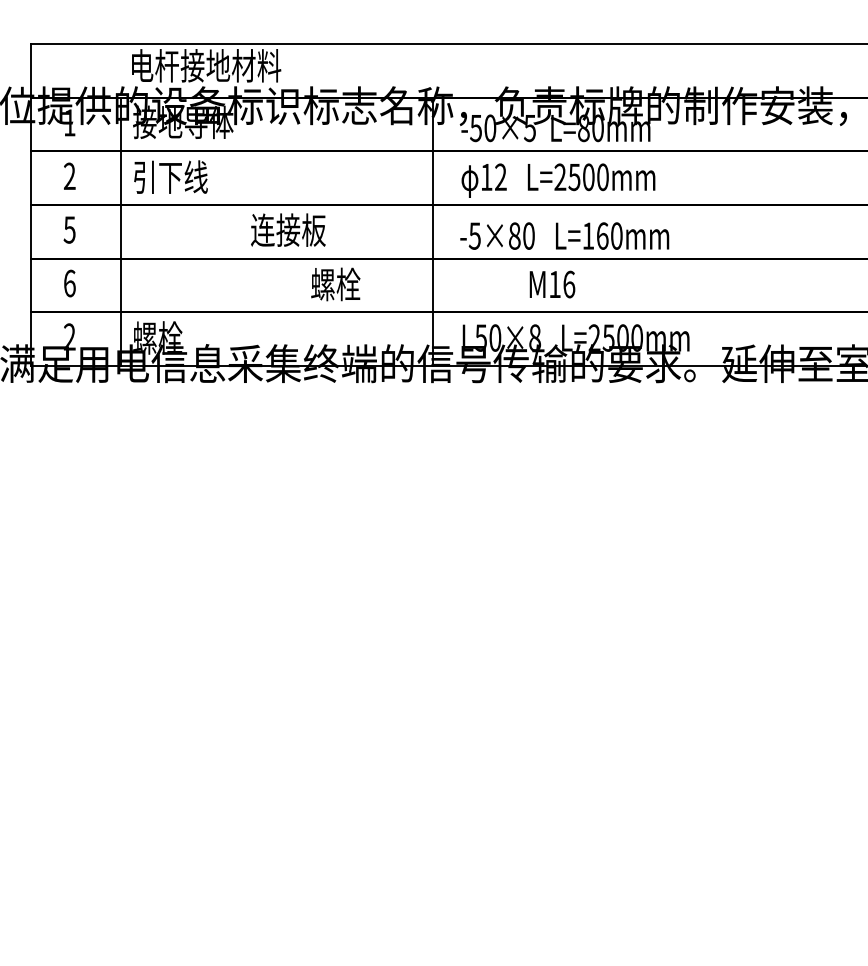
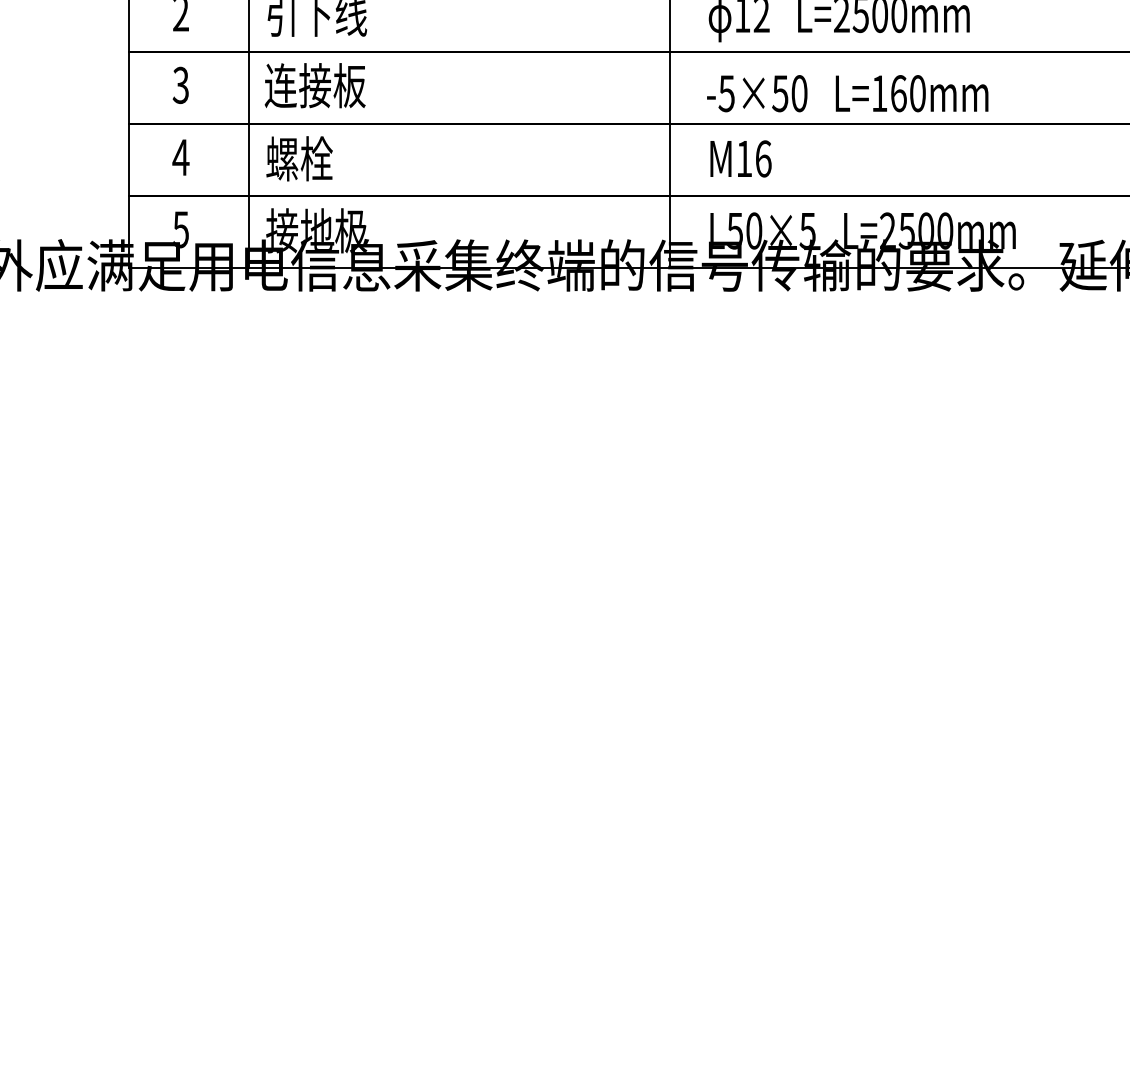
text: (69, 229) -> (180, 84), 5 -> 3
text: (288, 229) -> (315, 84), moved
text: (514, 235) -> (780, 92), -5×80 -> -5×50
text: (69, 283) -> (180, 157), 6 -> 4
text: (335, 284) -> (299, 158), moved
text: (552, 284) -> (741, 158), moved
text: (69, 336) -> (180, 228), 2 -> 5
text: (170, 337) -> (316, 230), 螺栓 -> 接地极
text: (535, 337) -> (808, 230), L50×8 -> L50×5

